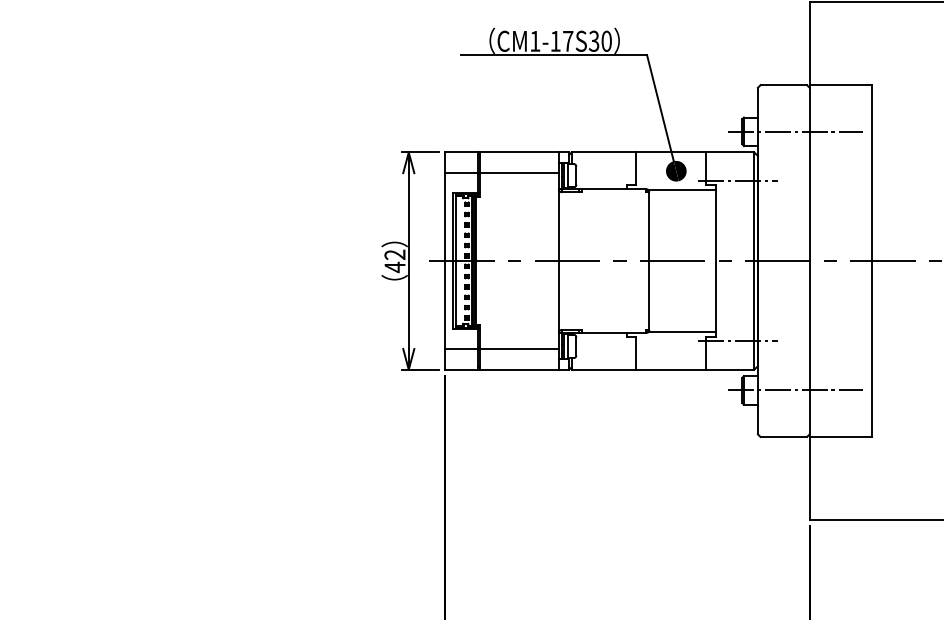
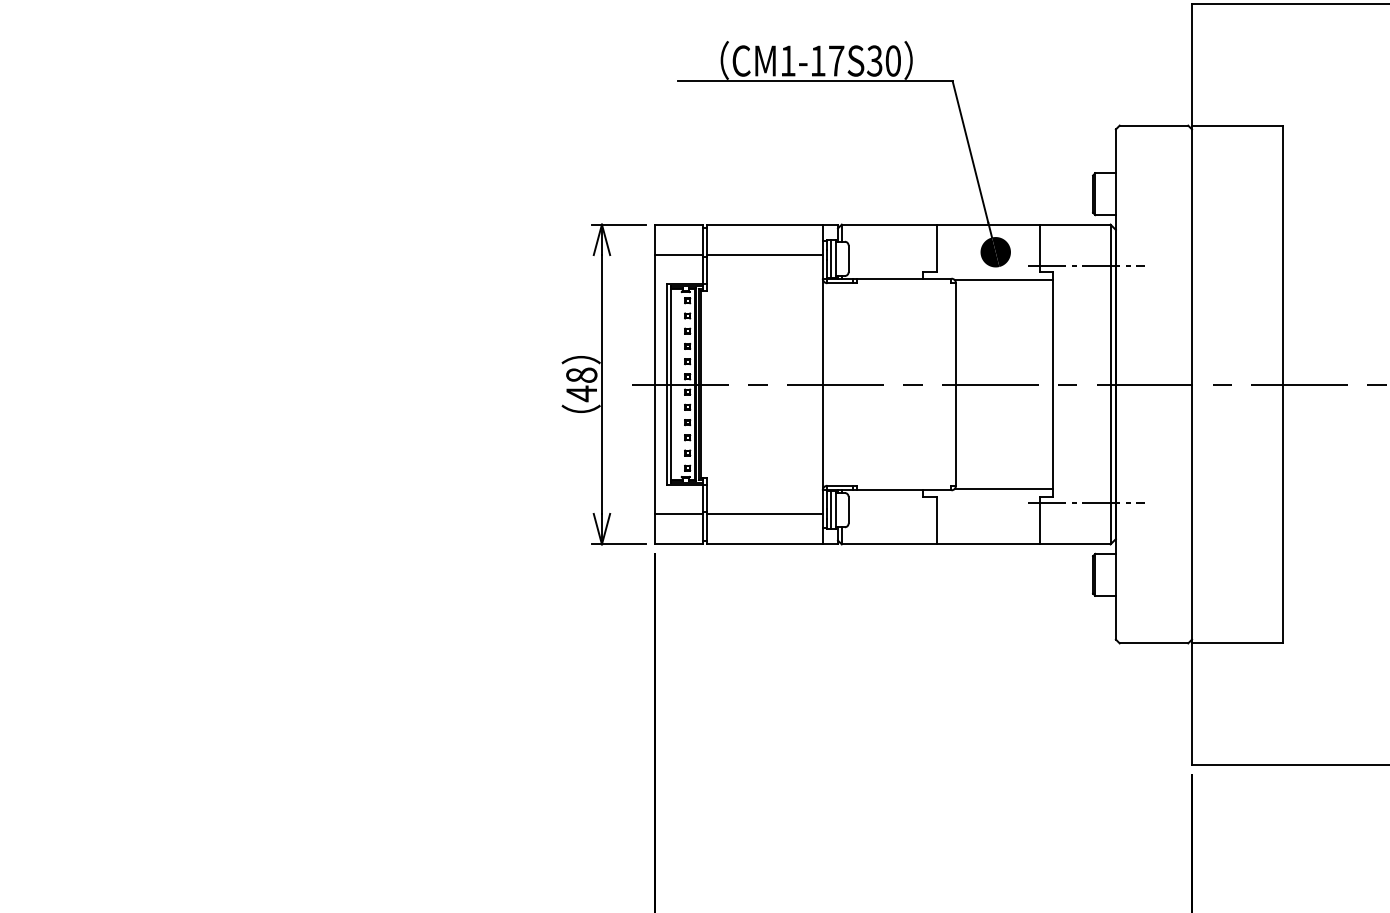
line: (795, 131) -> (1171, 193), removed
text: (394, 254) -> (580, 374), 42 -> 48
line: (795, 390) -> (1171, 574), removed

